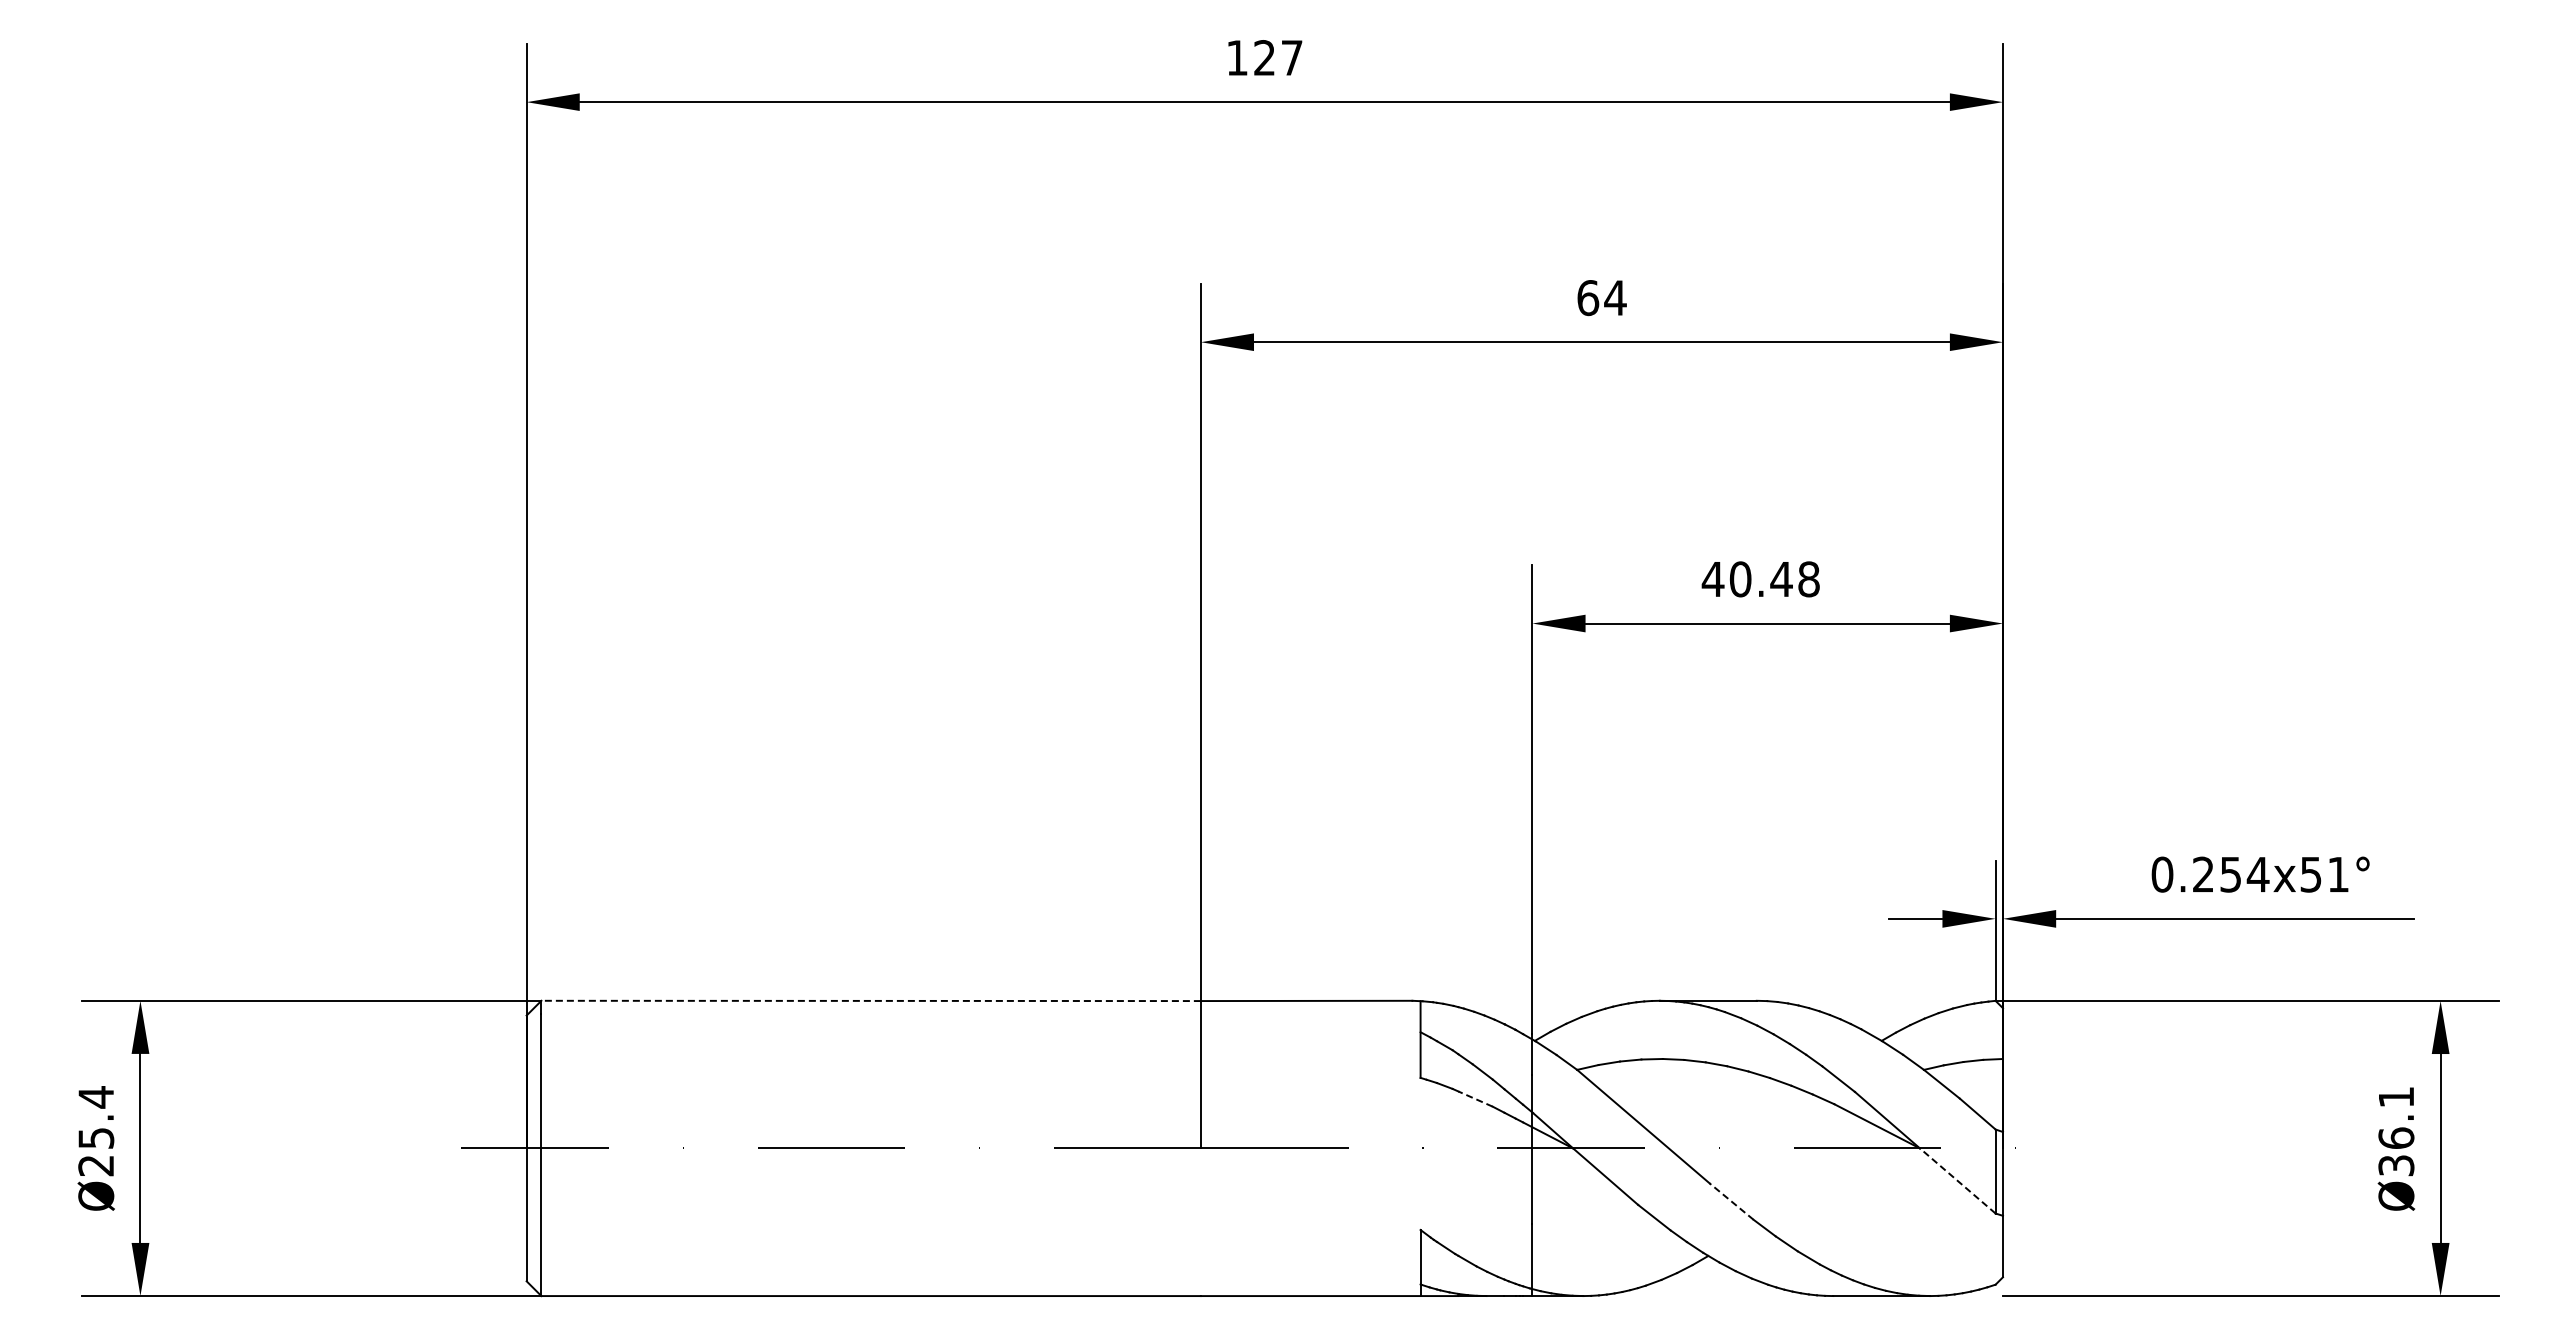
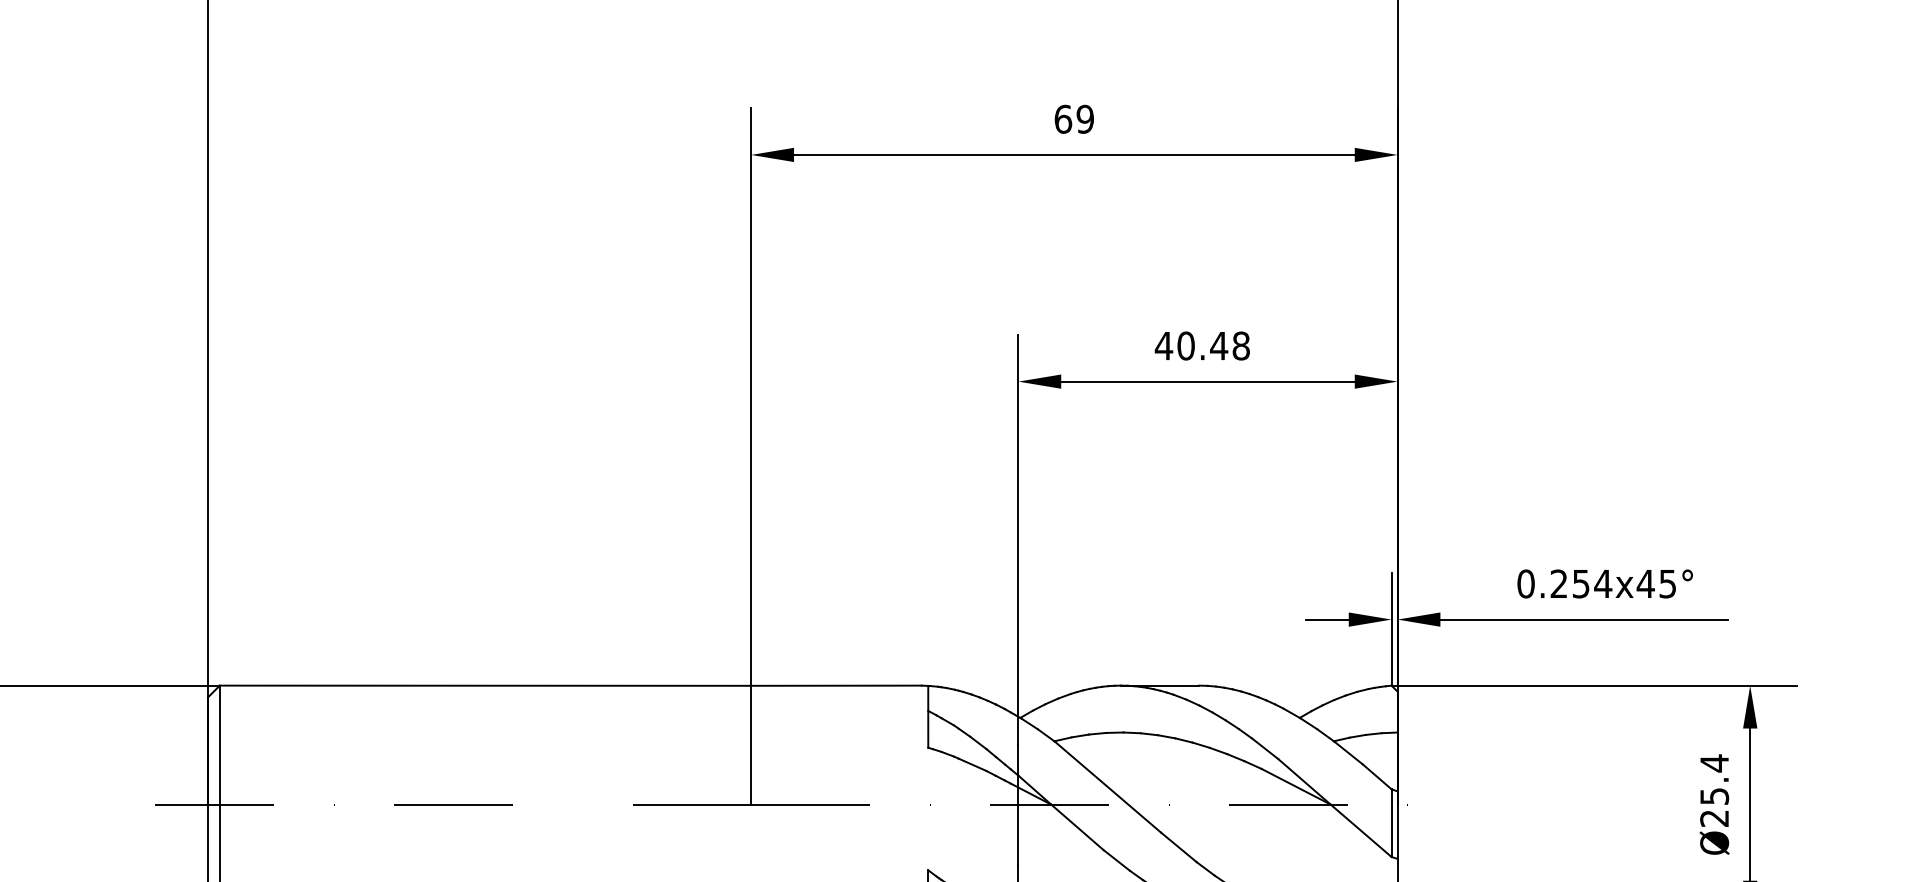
text: (1615, 298) -> (1085, 119), 64 -> 69
text: (2323, 874) -> (1655, 583), 0.254x51° -> 0.254x45°
line: (871, 1000) -> (485, 685), dashed -> solid
line: (1475, 1099) -> (972, 765), dashed -> solid
text: (2396, 1131) -> (1714, 790), Ø36.1 -> Ø25.4
line: (1957, 1180) -> (1360, 830), dashed -> solid
line: (1731, 1201) -> (1178, 847), dashed -> solid

